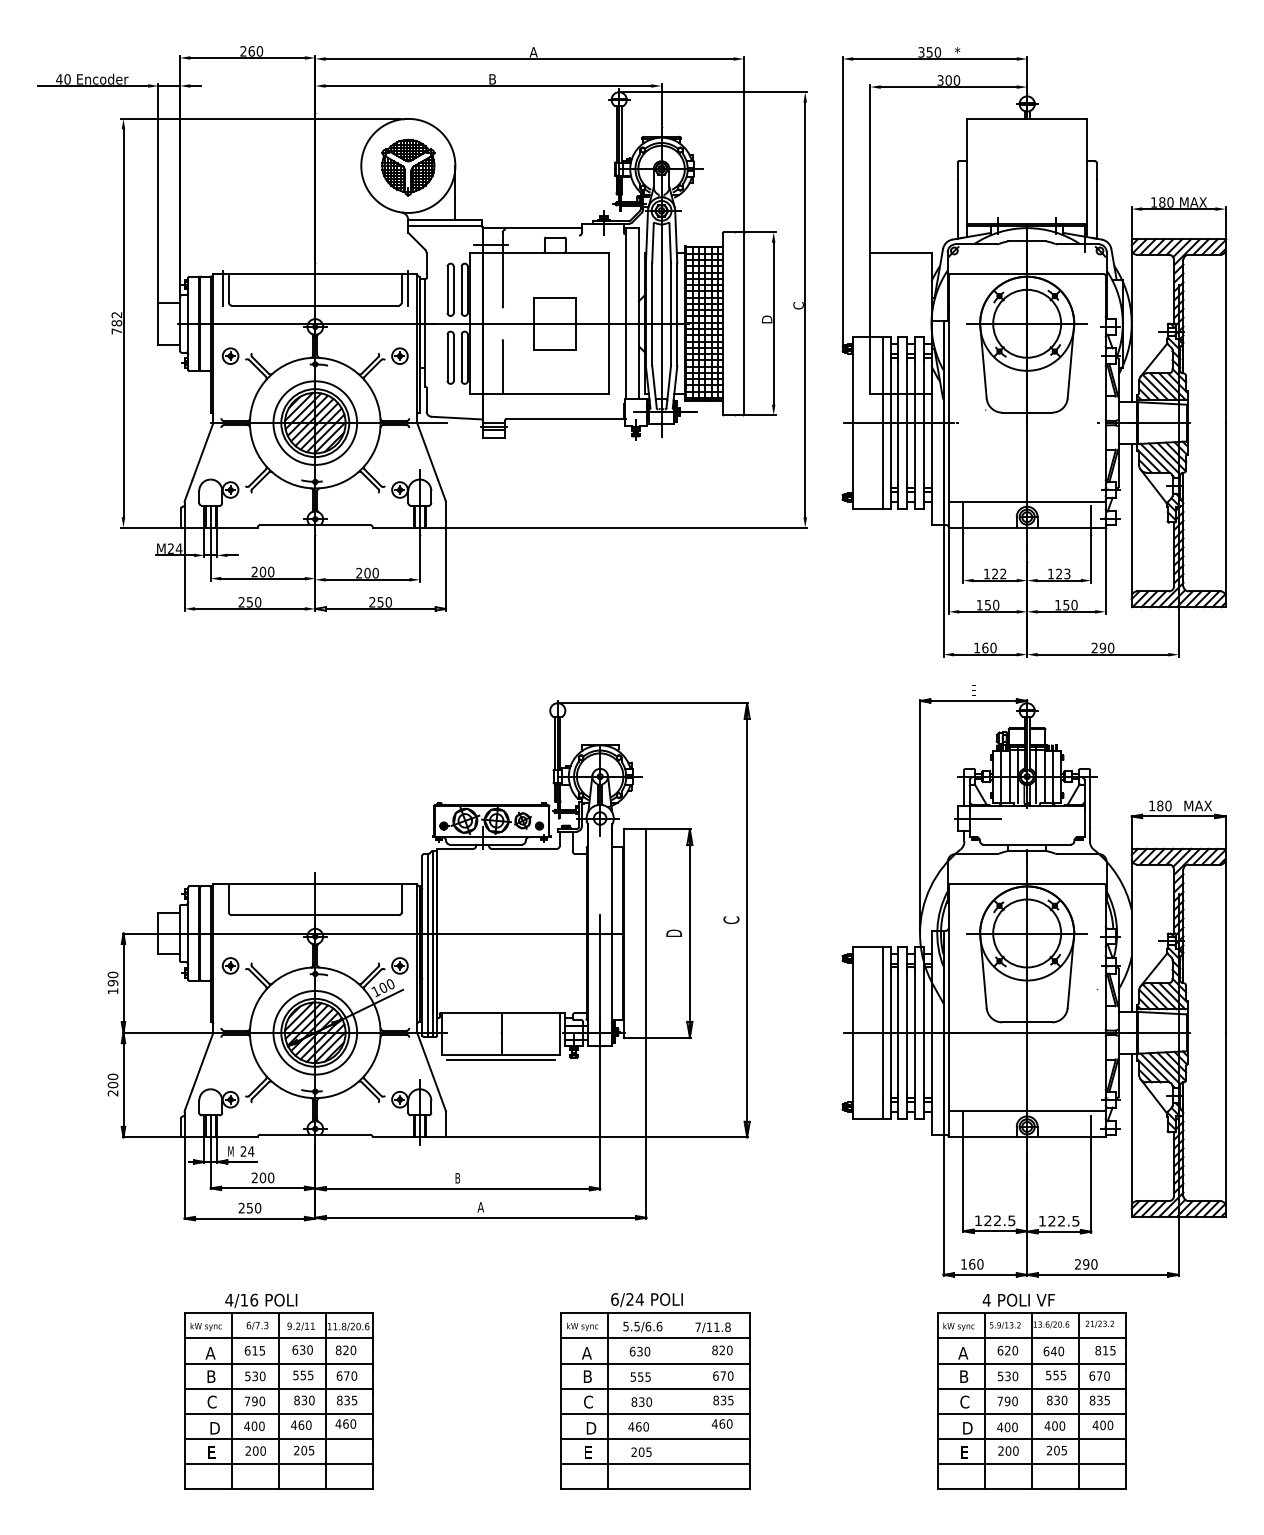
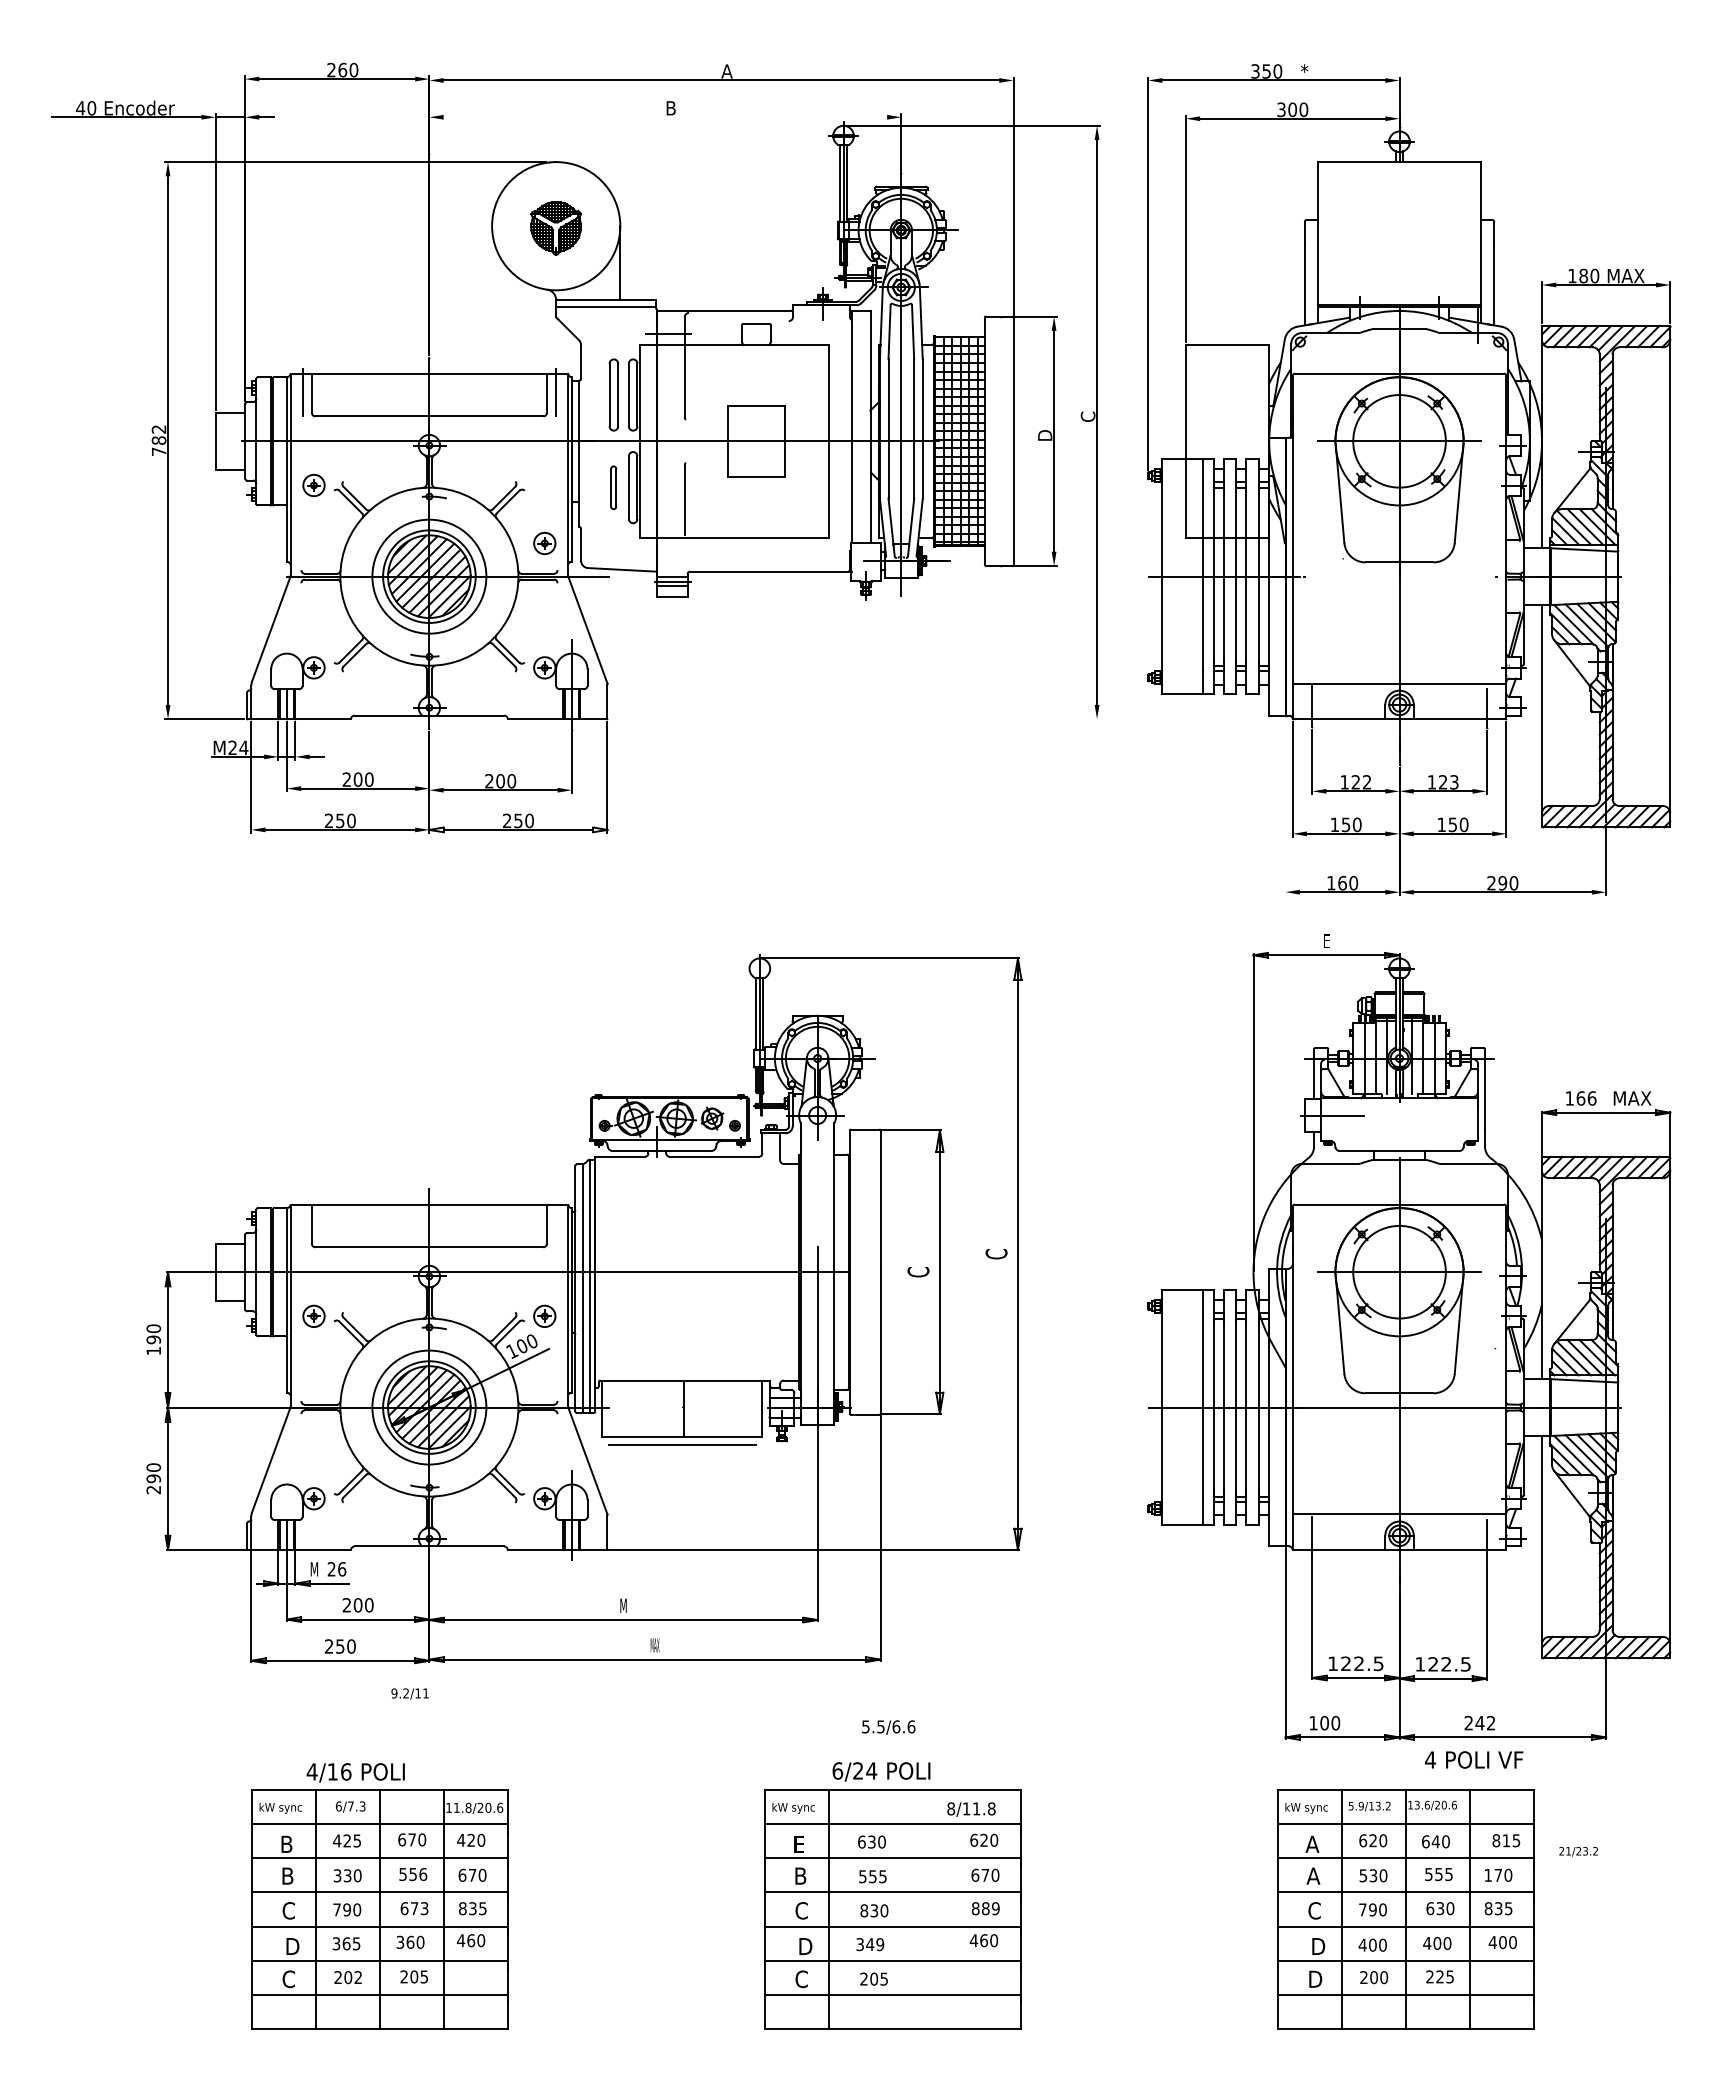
line: (488, 86) -> (665, 117), removed
part: (407, 167) -> (555, 228), size x0.7
part: (399, 356) -> (544, 543), moved
part: (450, 357) -> (613, 487), size x0.6
line: (627, 527) -> (854, 719), removed
line: (943, 591) -> (1285, 806), removed
text: (1164, 806) -> (1586, 1098), 180 -> 166
text: (674, 933) -> (918, 1272), D -> C
text: (112, 1084) -> (153, 1478), 200 -> 290
text: (250, 1151) -> (341, 1569), 24 -> 26
text: (457, 1178) -> (623, 1605), B -> M
text: (480, 1207) -> (654, 1645), A -> MAX
text: (972, 1263) -> (1324, 1722), 160 -> 100
text: (1090, 1263) -> (1485, 1722), 290 -> 242
text: (1019, 1299) -> (1474, 1759), moved
text: (1099, 1324) -> (1578, 1851), moved
text: (300, 1326) -> (409, 1693), moved
text: (642, 1327) -> (888, 1727), moved
text: (698, 1327) -> (951, 1808), 7/11.8 -> 8/11.8
text: (302, 1349) -> (411, 1839), 630 -> 670
text: (338, 1349) -> (461, 1839), 820 -> 420
text: (715, 1349) -> (974, 1839), 820 -> 620
text: (250, 1350) -> (341, 1840), 615 -> 425
text: (210, 1352) -> (286, 1843), A -> B
text: (586, 1352) -> (799, 1843), A -> E
text: (310, 1375) -> (423, 1874), 555 -> 556
text: (1092, 1375) -> (1488, 1874), 670 -> 170
text: (247, 1376) -> (337, 1875), 530 -> 330
text: (964, 1376) -> (1313, 1875), B -> A
text: (304, 1400) -> (414, 1908), 830 -> 673
text: (727, 1400) -> (990, 1908), 835 -> 889
text: (1049, 1400) -> (1430, 1908), 830 -> 630
text: (294, 1424) -> (400, 1941), 460 -> 360
text: (254, 1426) -> (346, 1943), 400 -> 365
text: (638, 1426) -> (870, 1944), 460 -> 349
text: (1057, 1450) -> (1440, 1976), 205 -> 225
text: (263, 1451) -> (358, 1977), 200 -> 202
text: (965, 1451) -> (1315, 1978), E -> D
text: (211, 1452) -> (288, 1979), E -> C
text: (588, 1452) -> (801, 1979), E -> C

